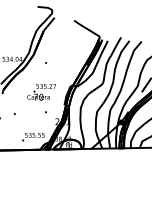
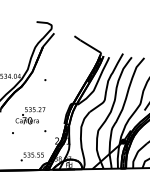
text: (41, 92) -> (30, 115), moved

